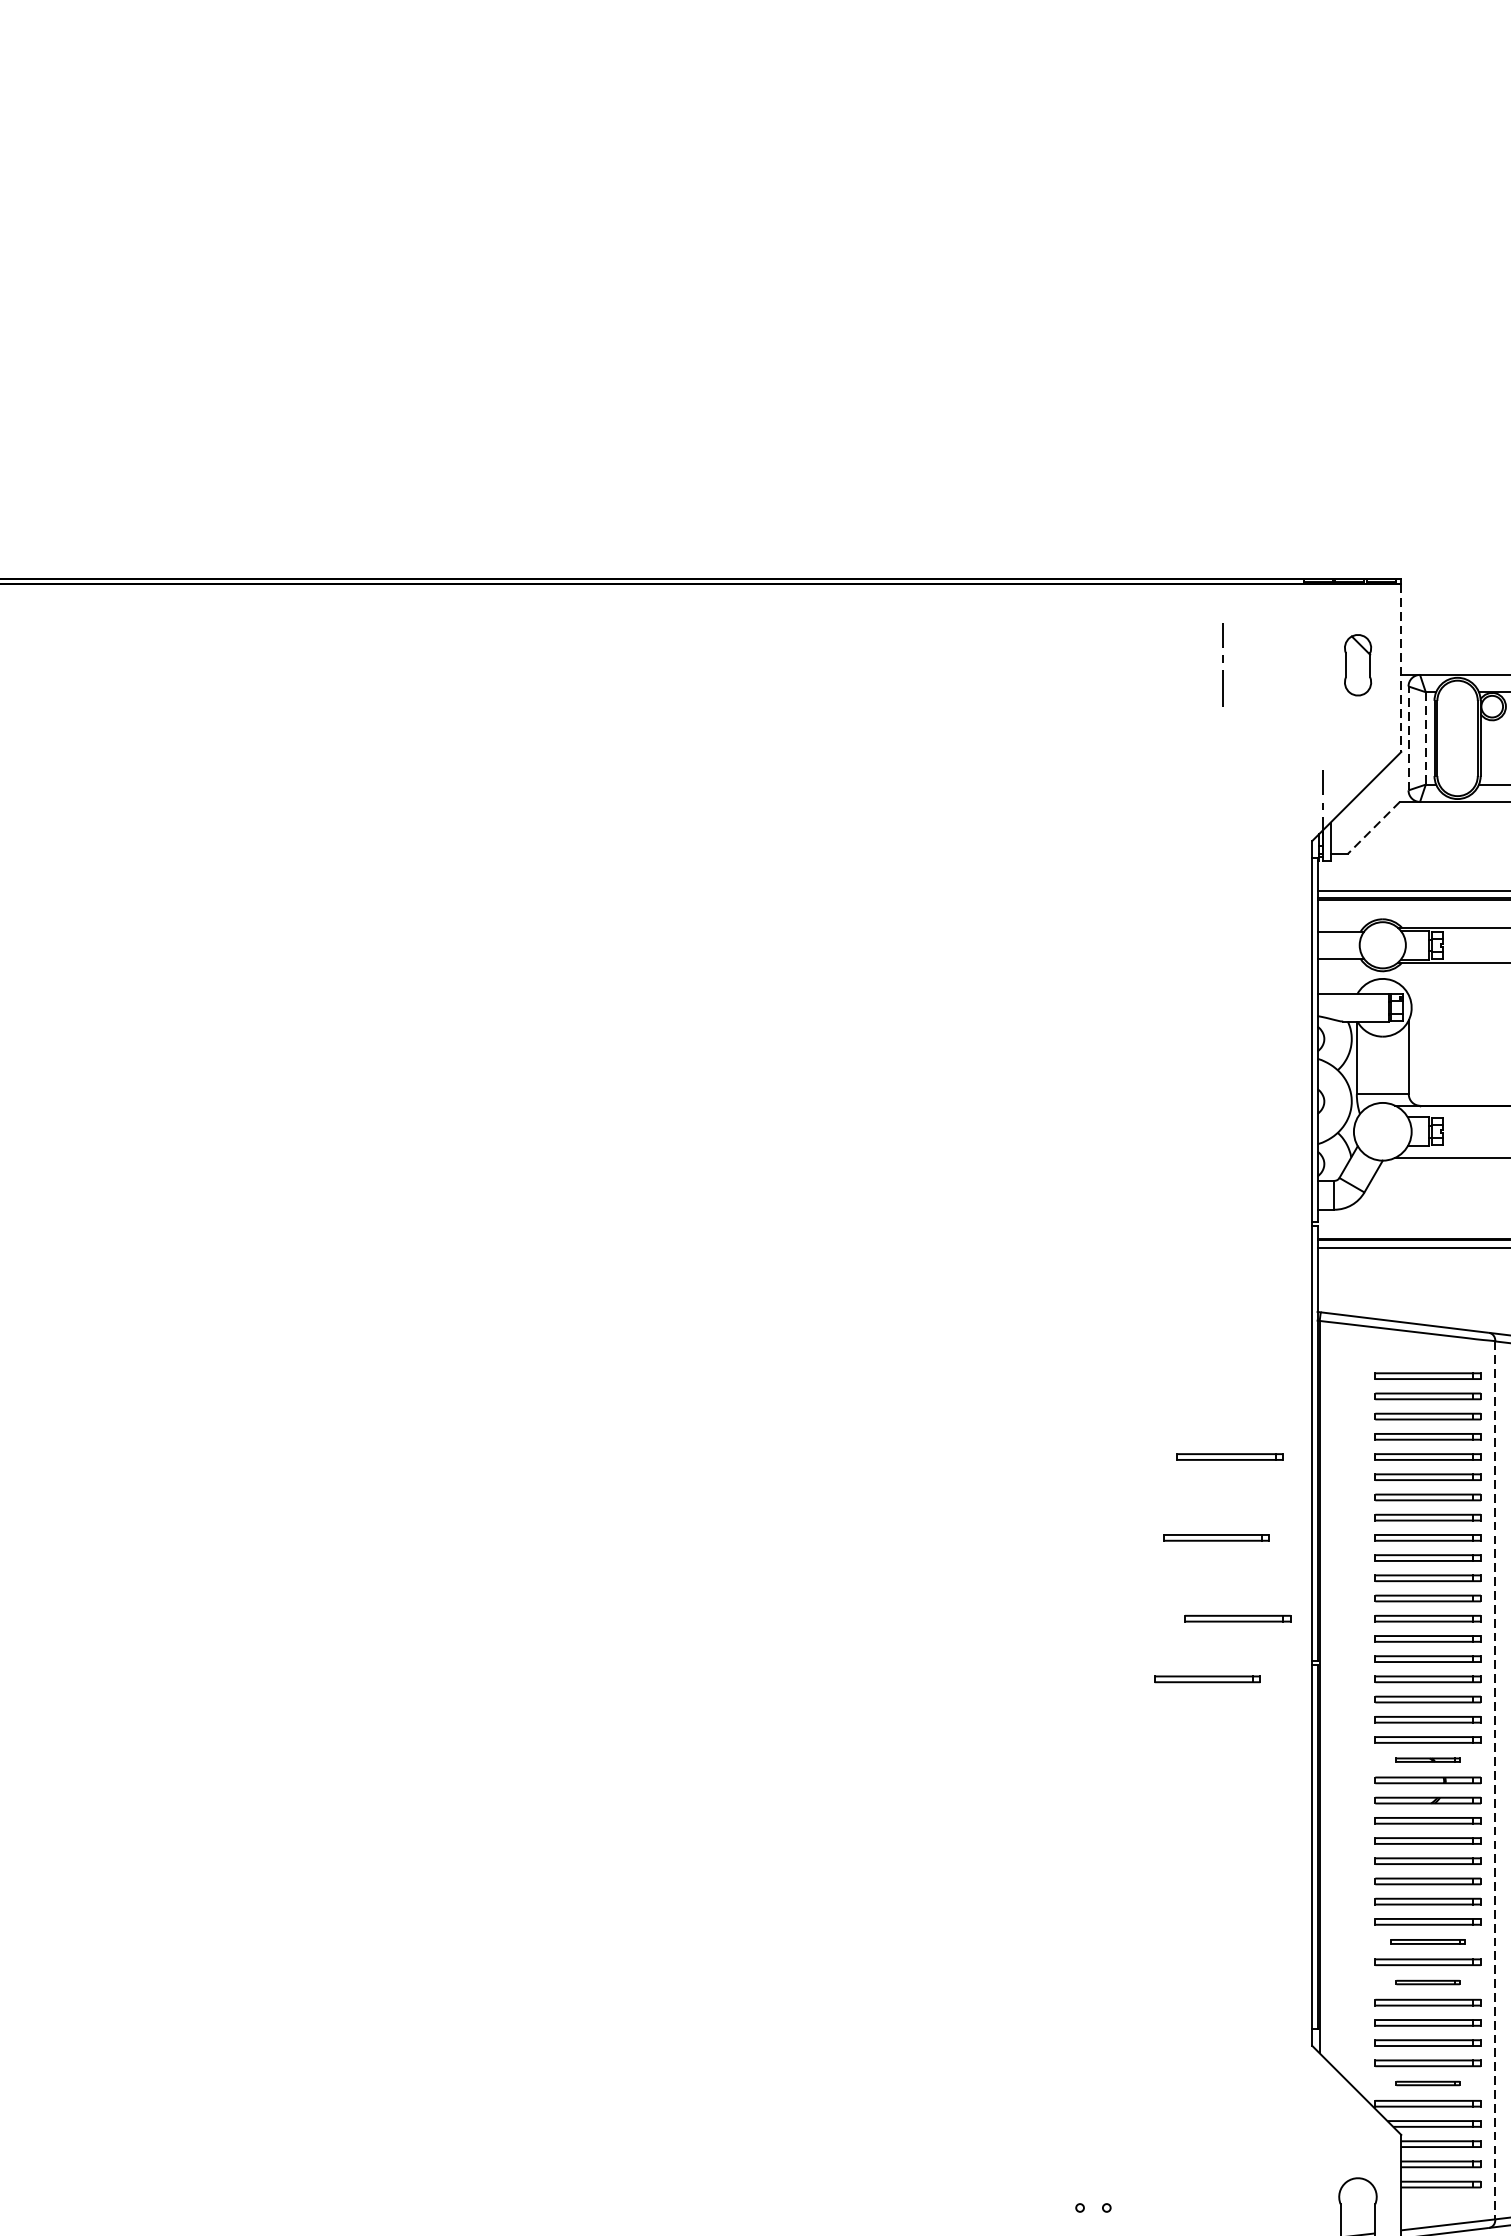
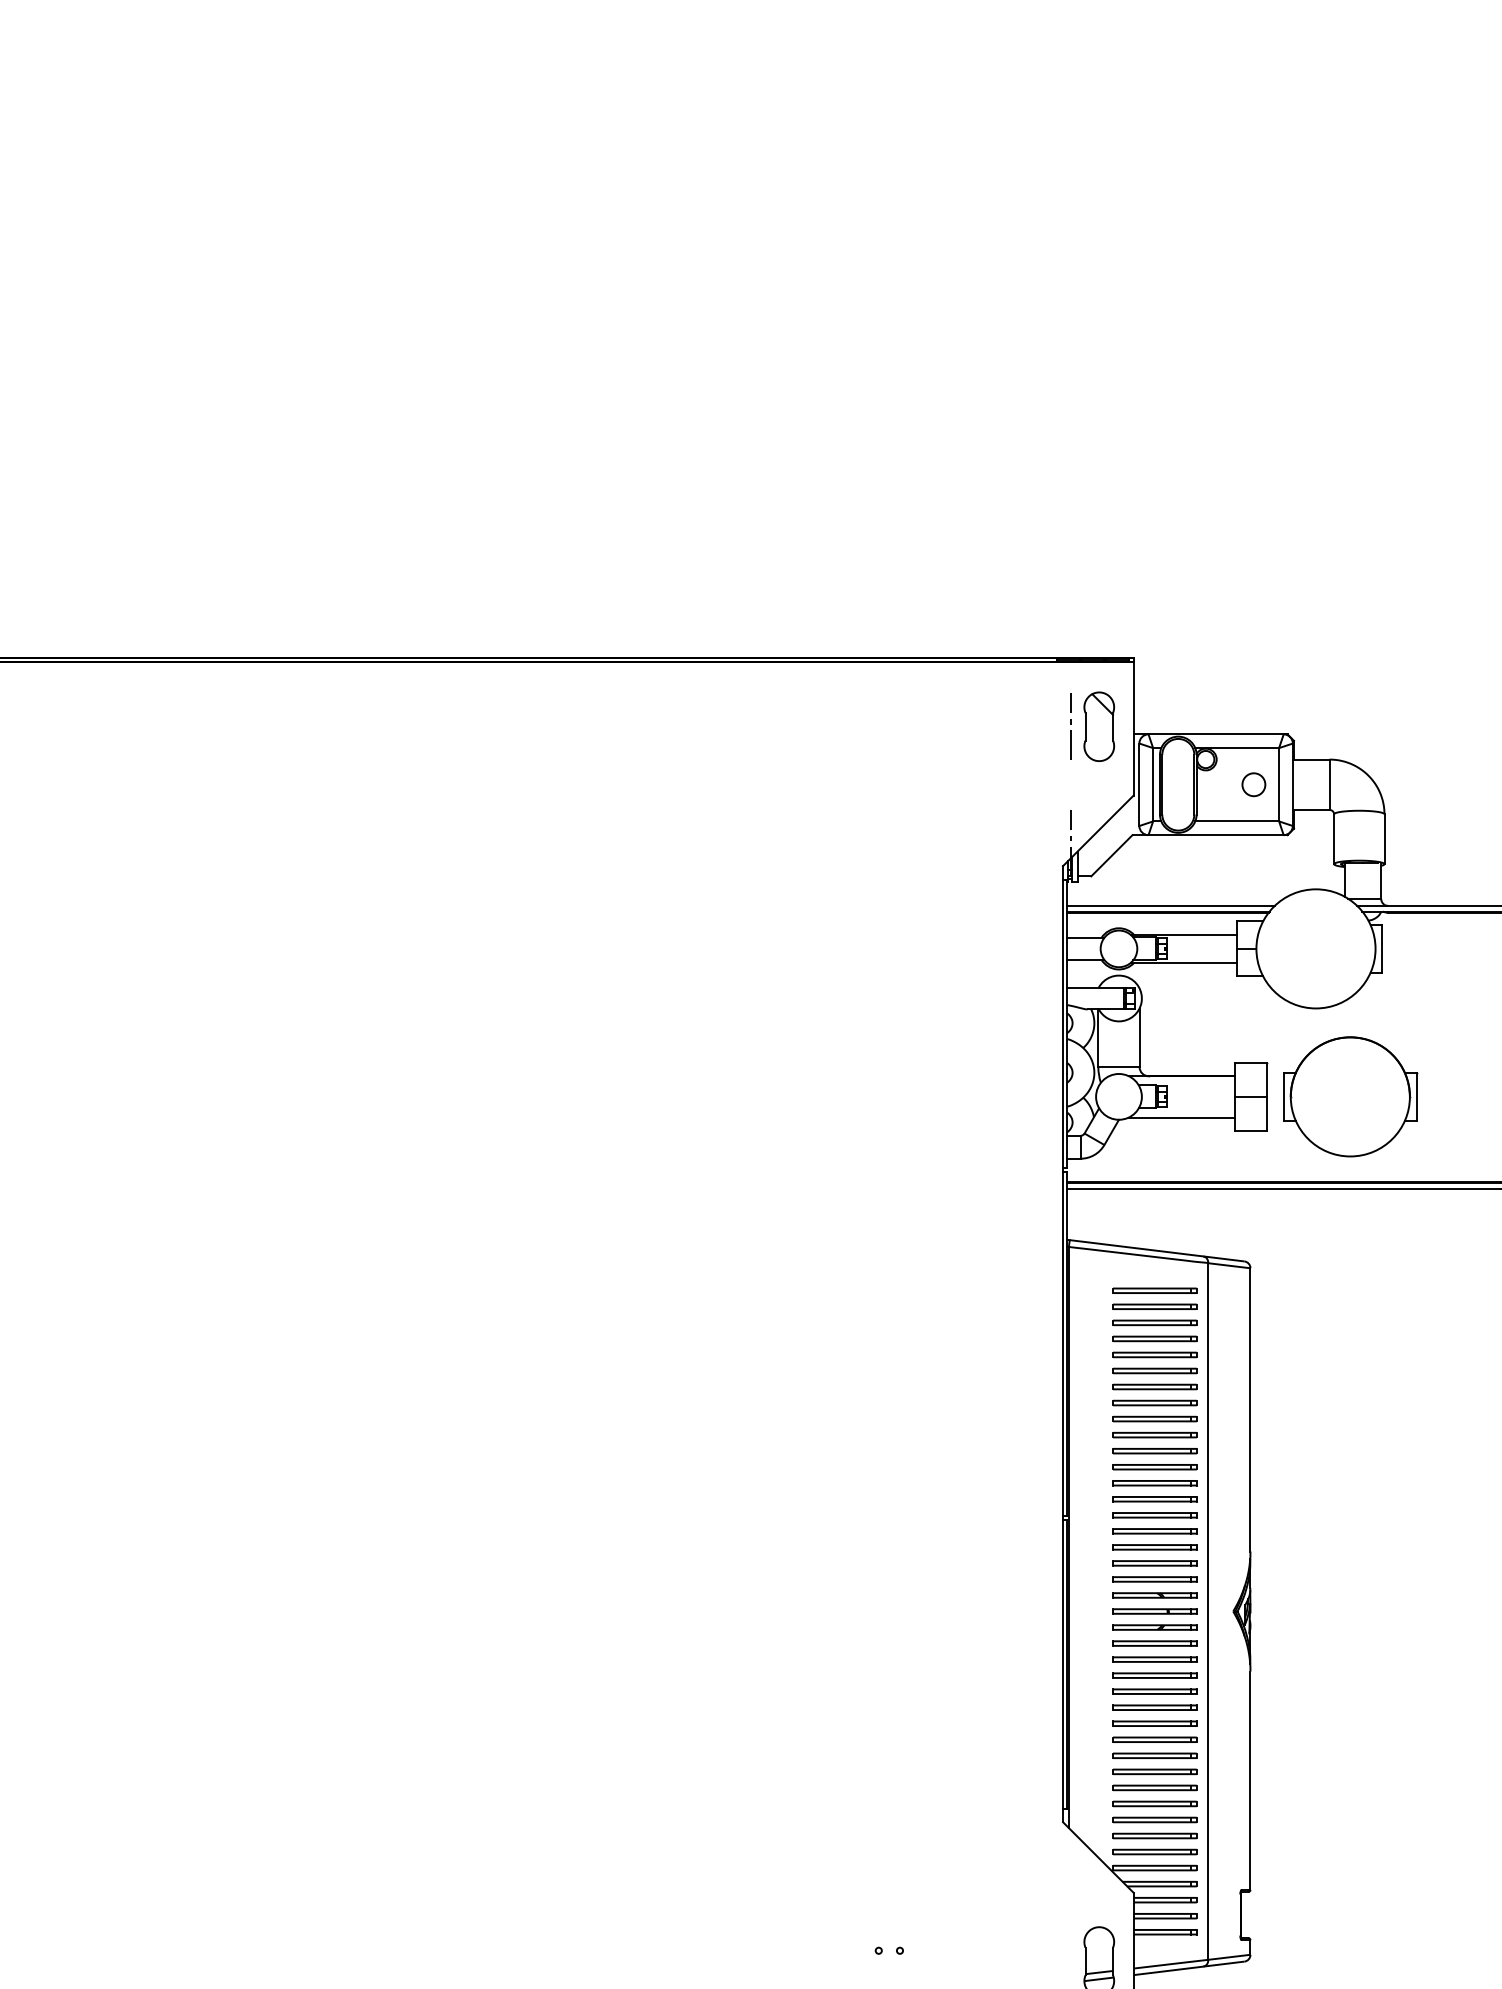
line: (1222, 662) -> (1070, 724), moved
part: (1358, 664) -> (1099, 726), size x1.43
line: (1401, 667) -> (1133, 728), dashed -> solid
line: (1408, 738) -> (1139, 784), dashed -> solid
line: (1426, 738) -> (1153, 784), dashed -> solid
line: (1373, 828) -> (1111, 856), dashed -> solid
part: (1229, 1456) -> (997, 1354), removed
part: (1215, 1537) -> (986, 1418), removed
part: (1237, 1619) -> (1003, 1483), removed
part: (1207, 1679) -> (979, 1531), removed
part: (1427, 1760) -> (1154, 1595), size x1.67
line: (1495, 1781) -> (1208, 1612), dashed -> solid
part: (1427, 1941) -> (1154, 1739), size x1.43
part: (1427, 1982) -> (1154, 1771), size x1.67
part: (1427, 2082) -> (1154, 1851), size x1.67

